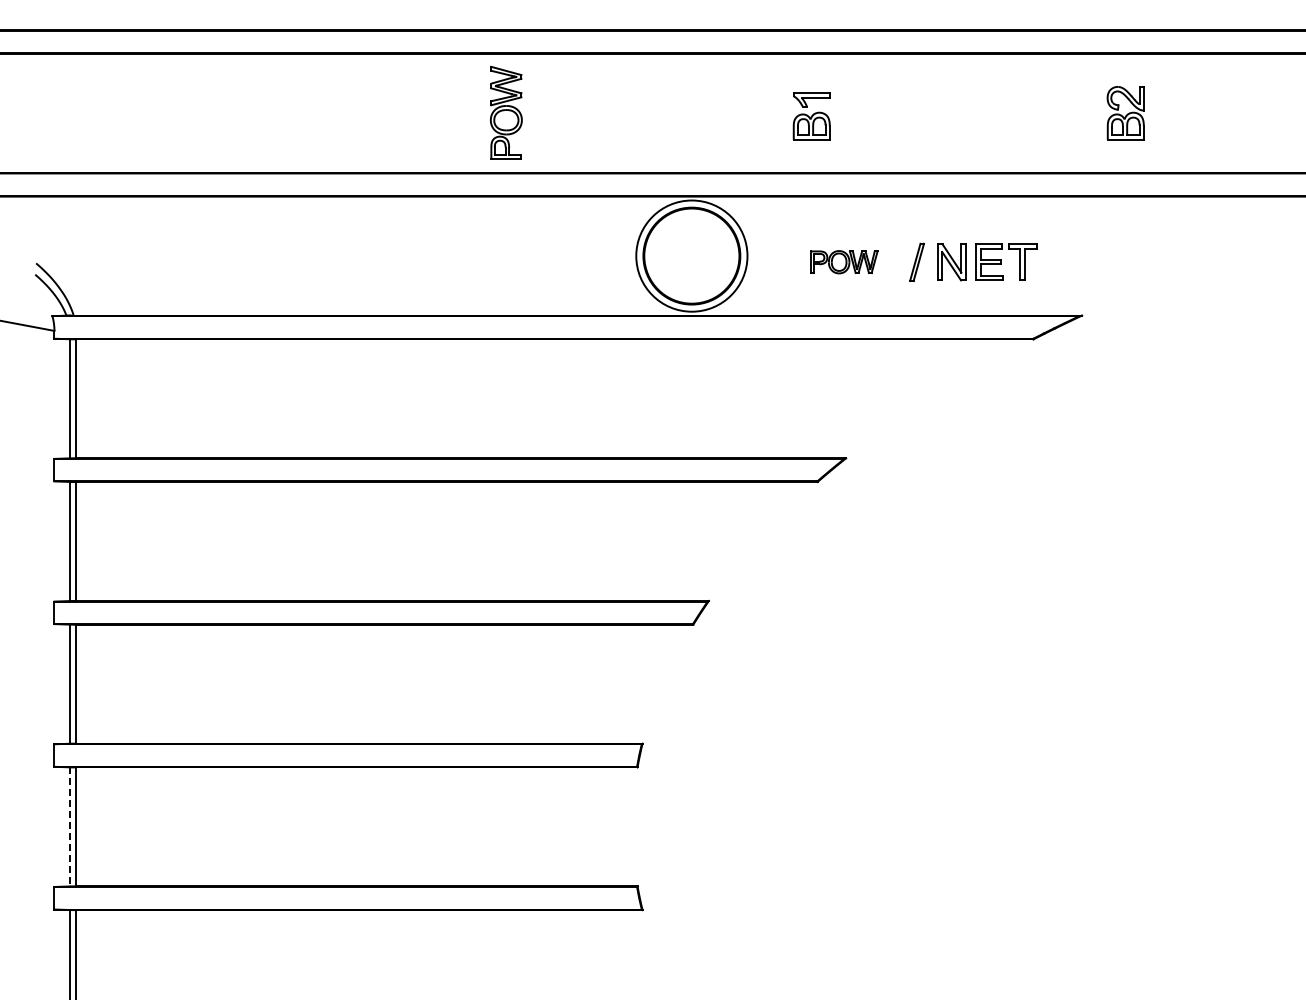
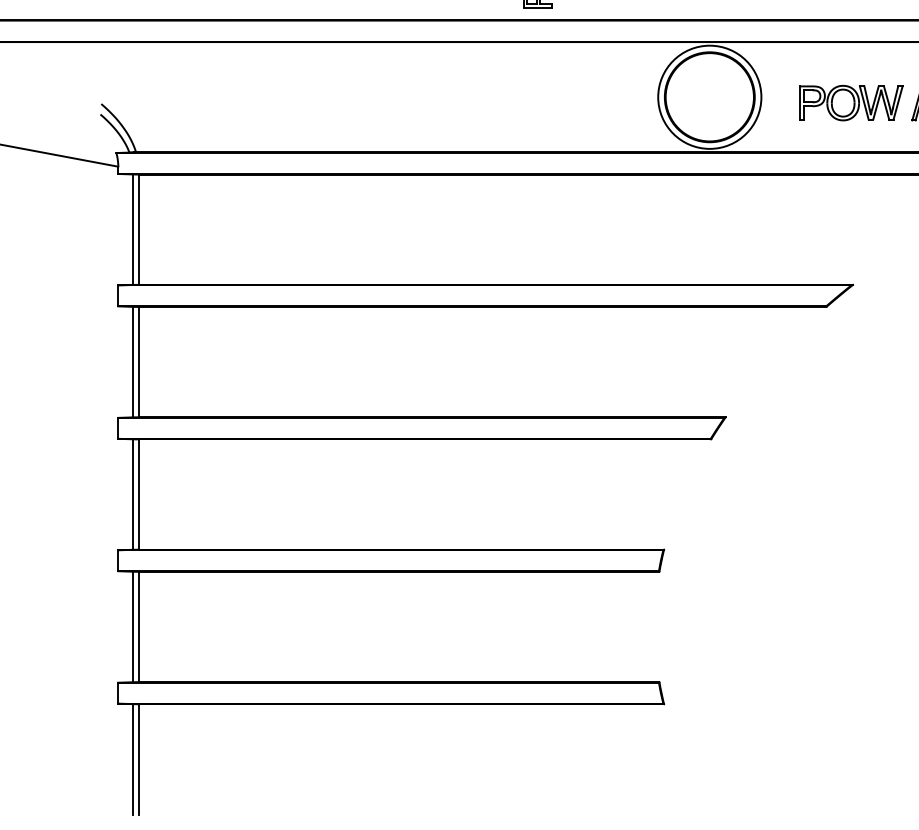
part: (844, 261) -> (851, 102), size x1.67
line: (70, 826) -> (133, 626), dashed -> solid

